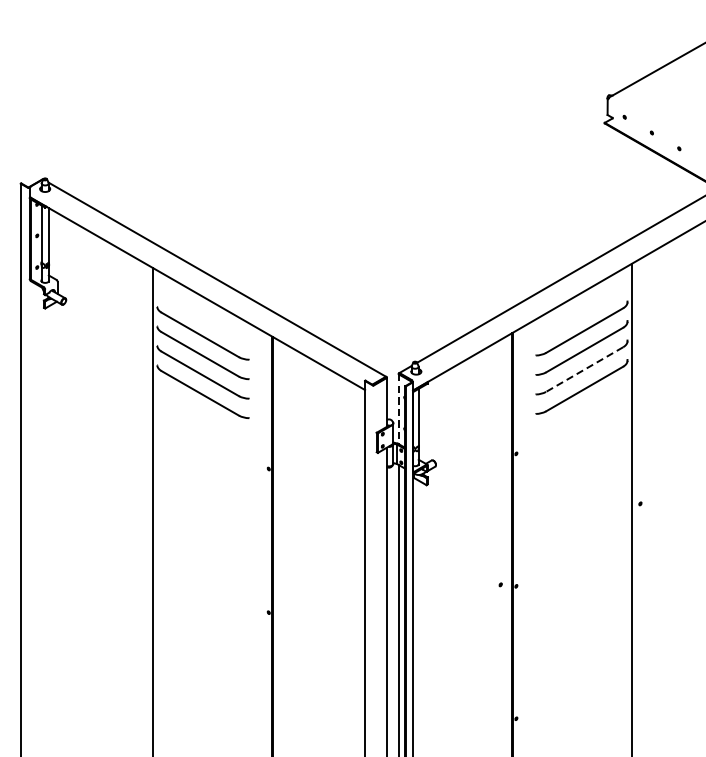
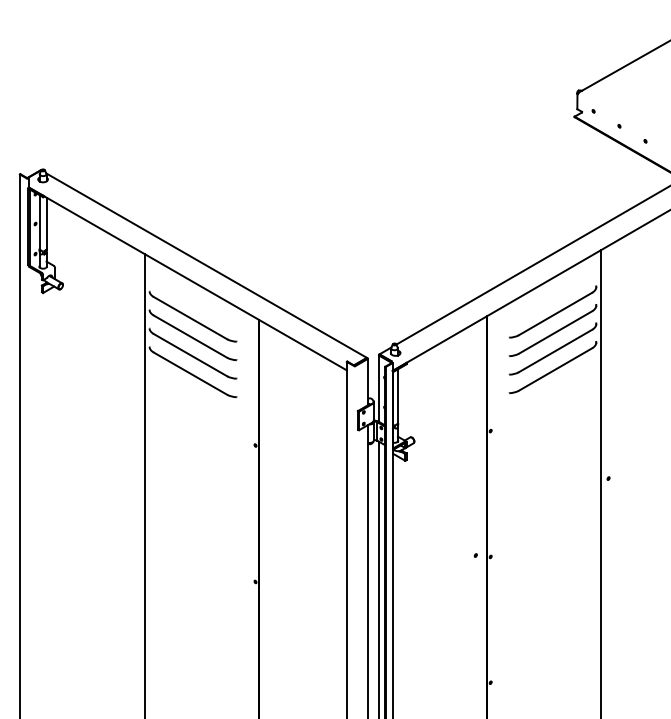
line: (584, 370) -> (555, 351), dashed -> solid
line: (398, 410) -> (378, 389), dashed -> solid

